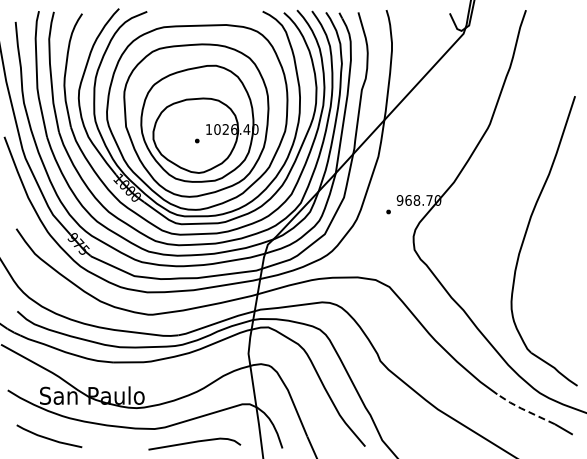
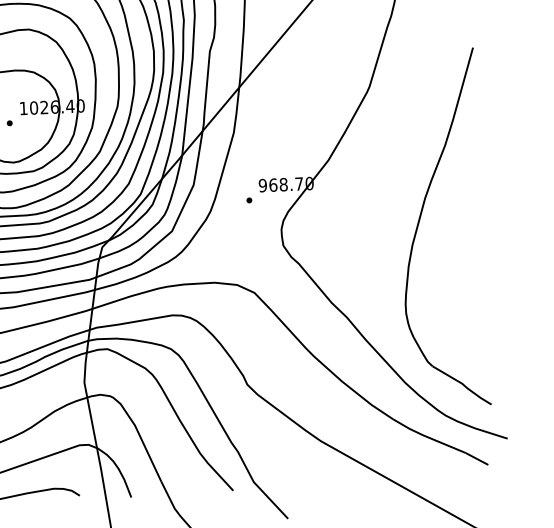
line: (523, 409) -> (426, 436), dashed -> solid

